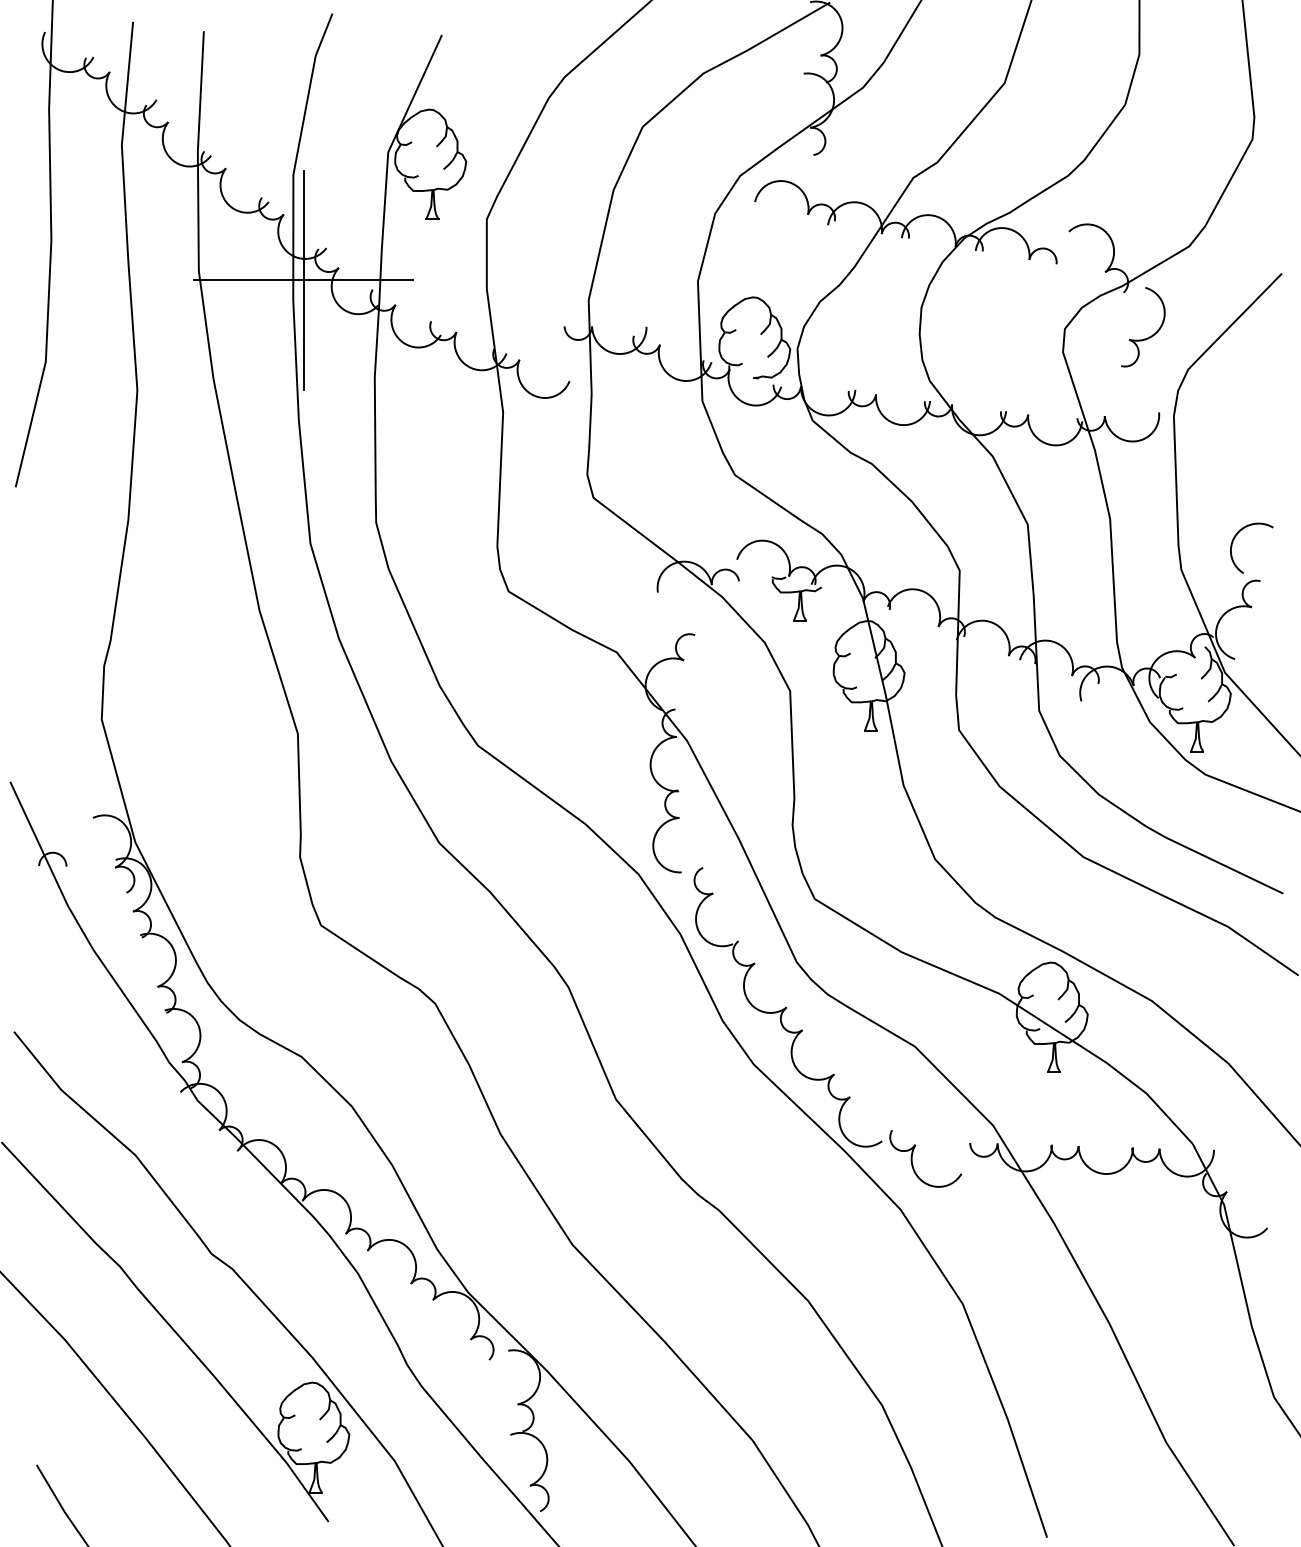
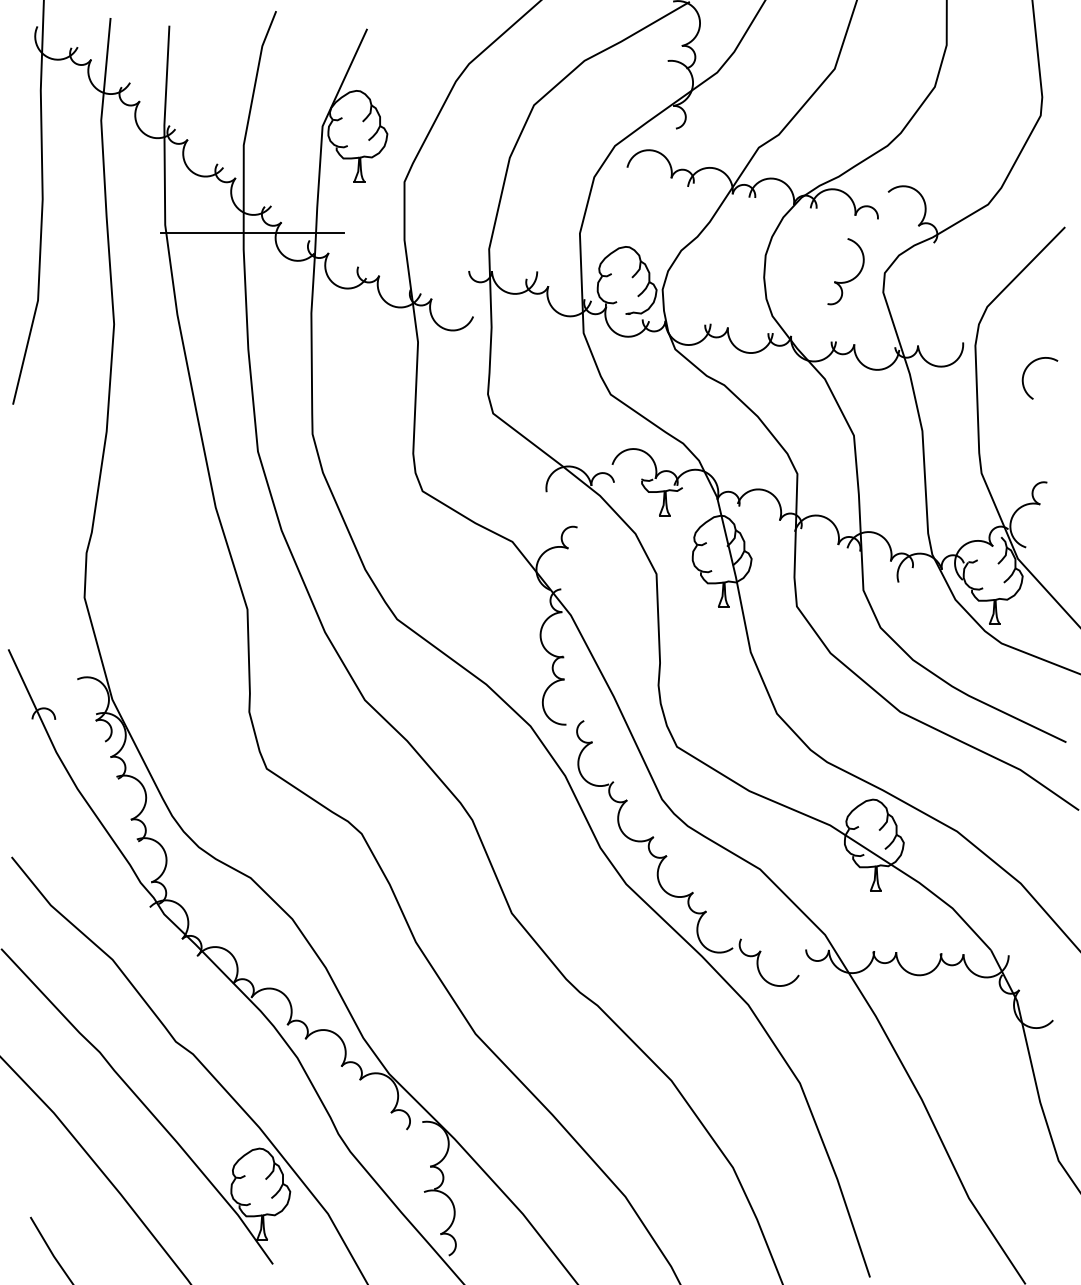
line: (303, 280) -> (252, 232), removed
part: (1145, 337) -> (847, 280), moved
arc: (1232, 546) -> (1024, 376), moved

